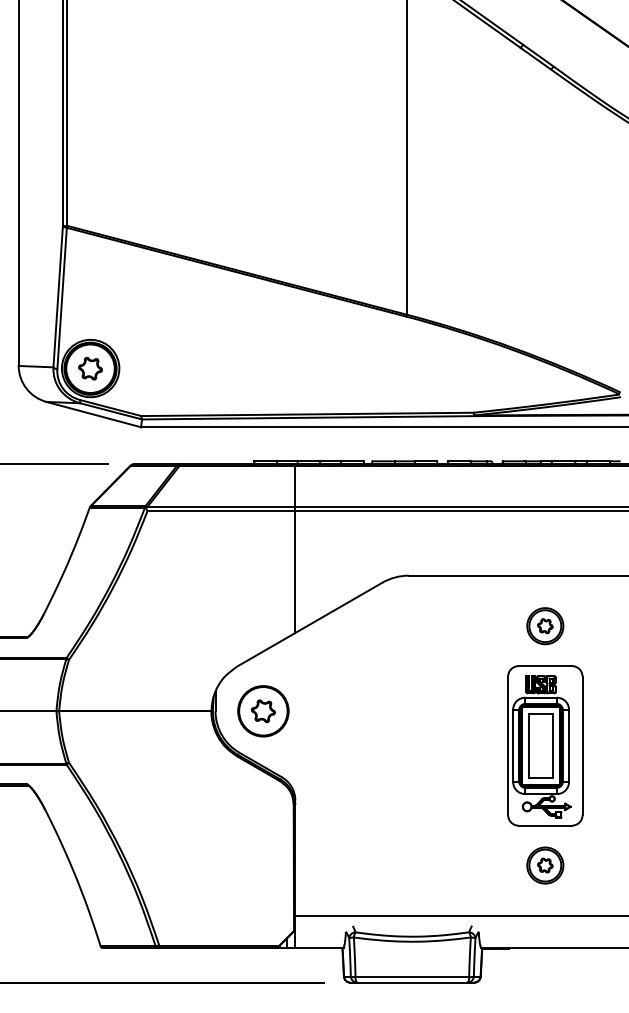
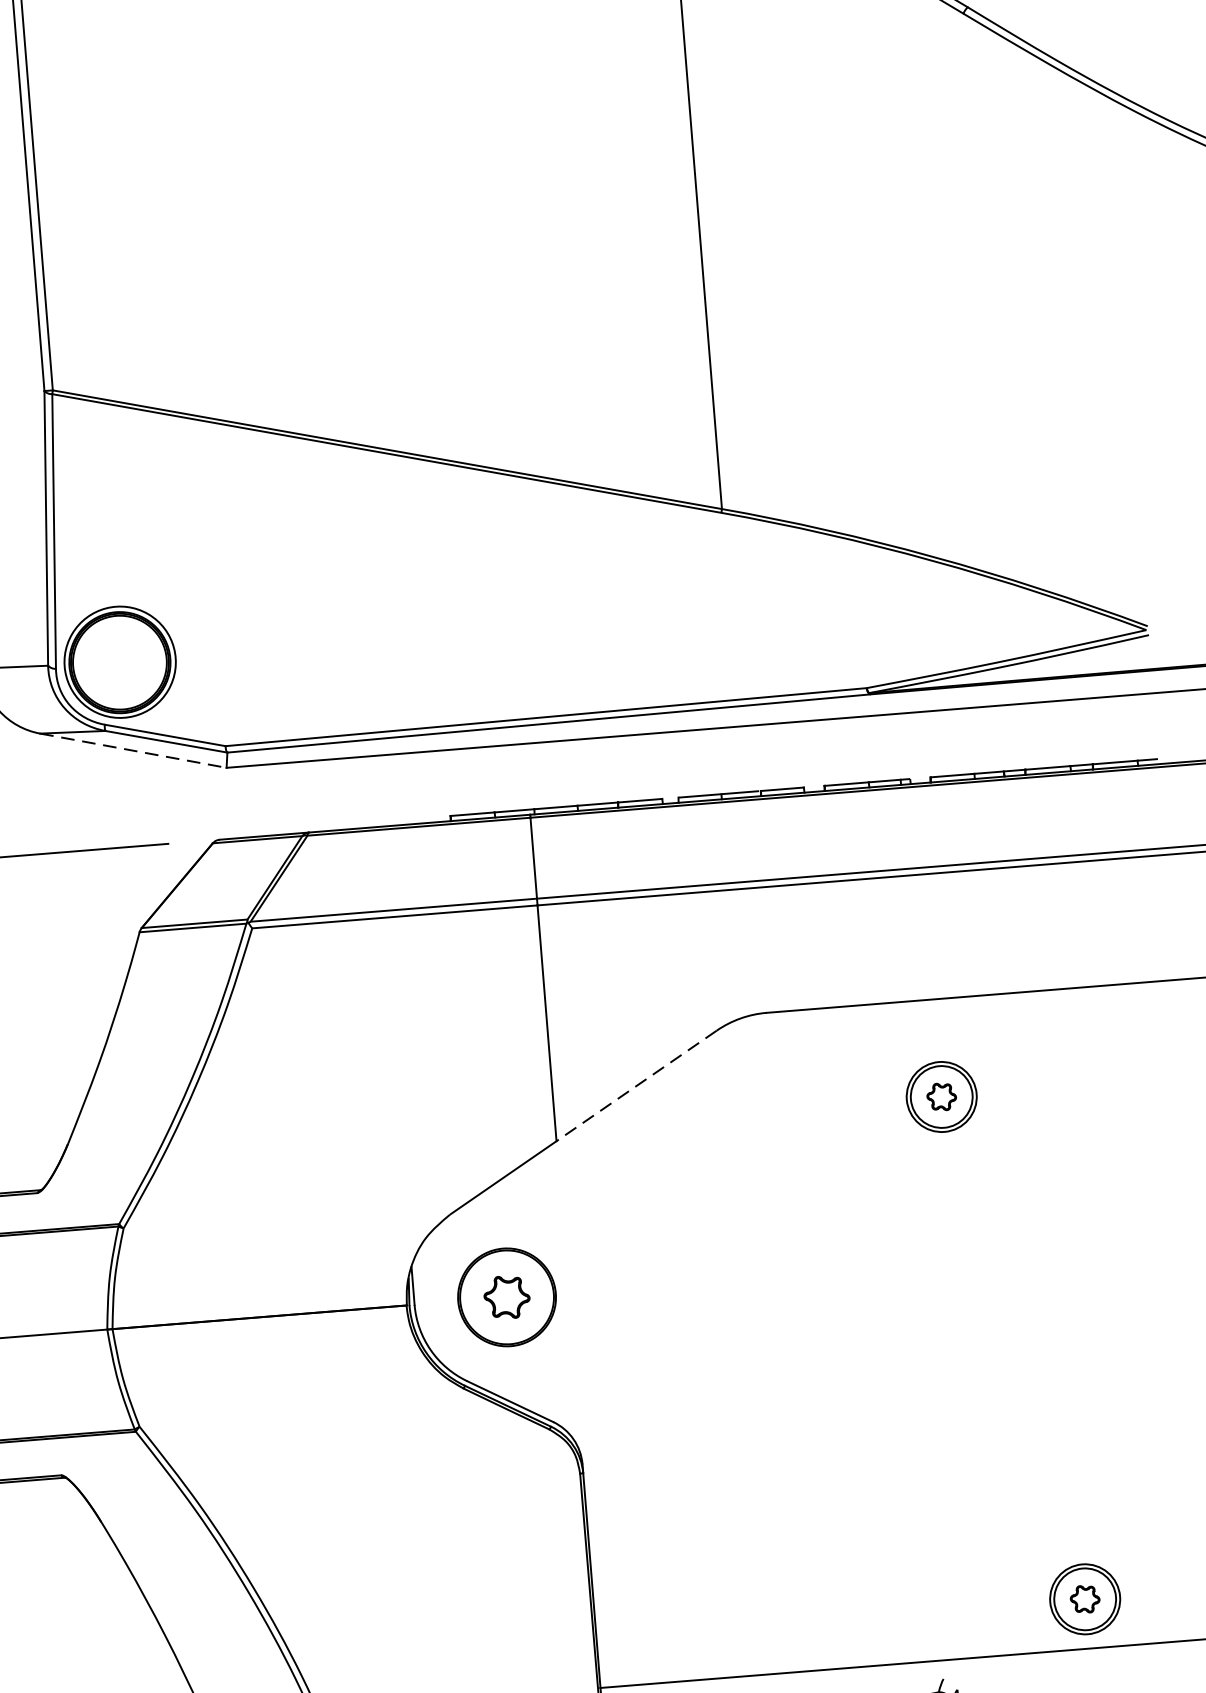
part: (90, 368) -> (119, 662), removed
line: (93, 414) -> (132, 750), solid -> dashed
line: (338, 608) -> (636, 1087), solid -> dashed
part: (545, 626) -> (942, 1097), moved
part: (545, 745) -> (1057, 1319), removed
part: (545, 865) -> (1085, 1599), moved

